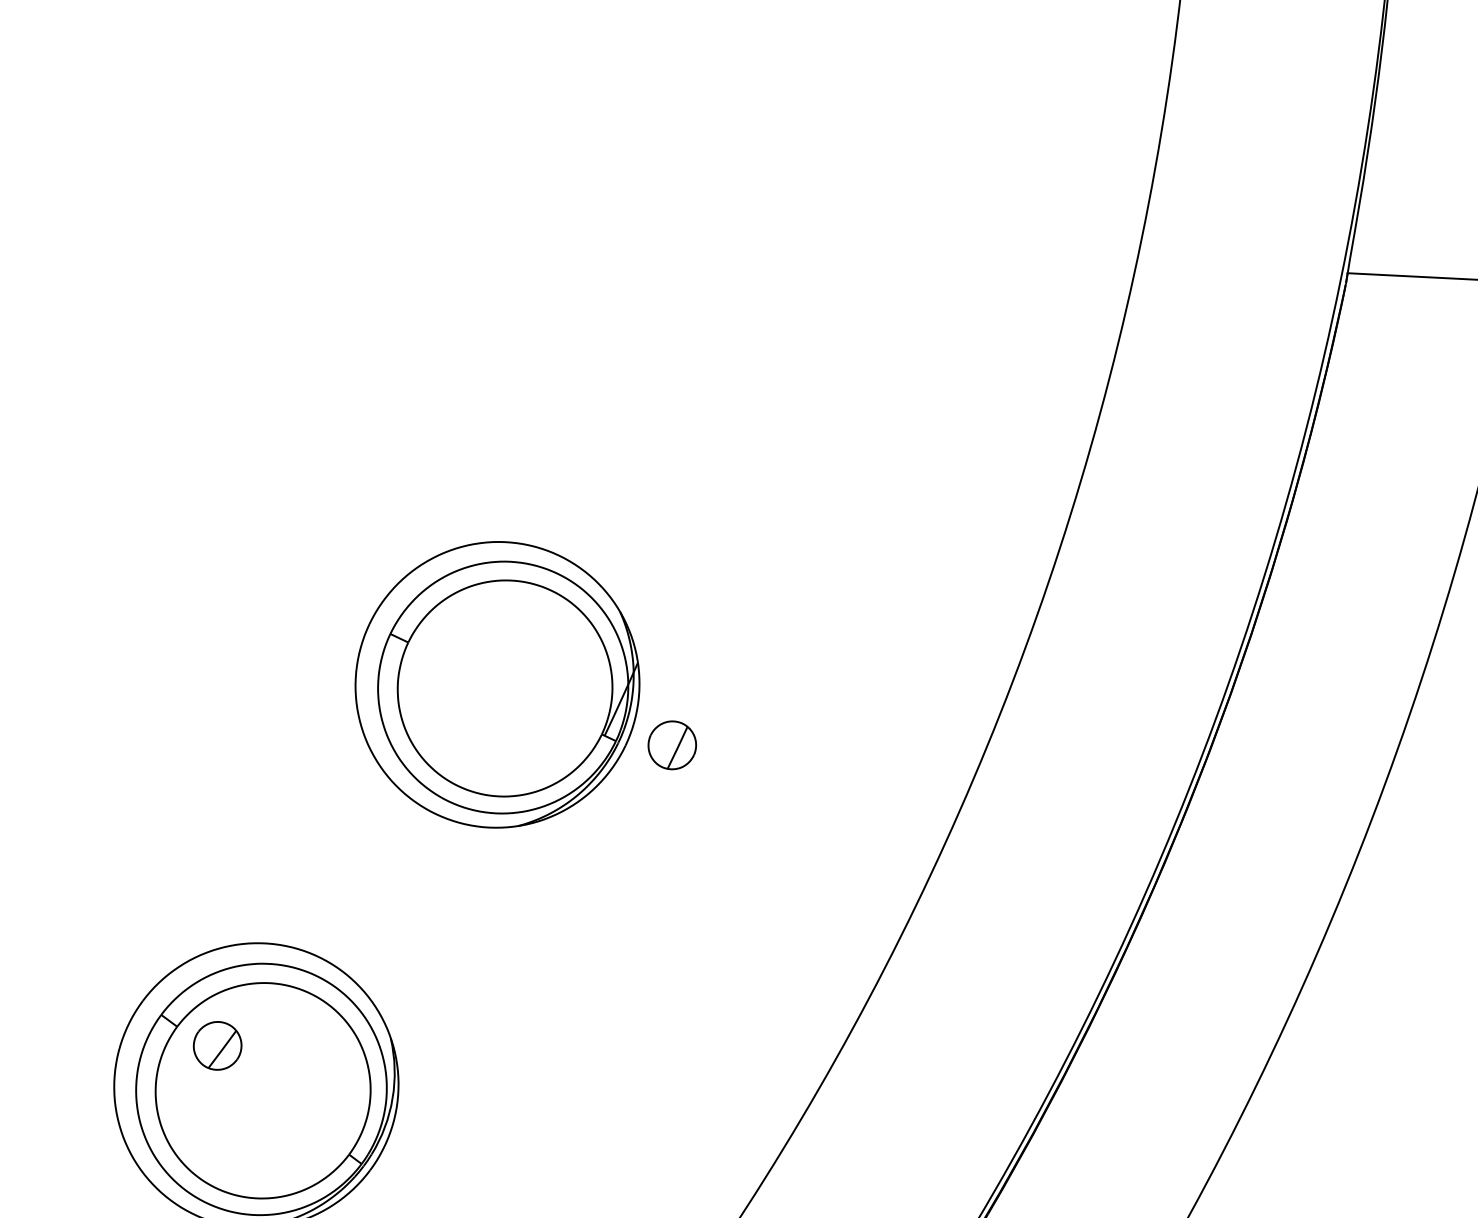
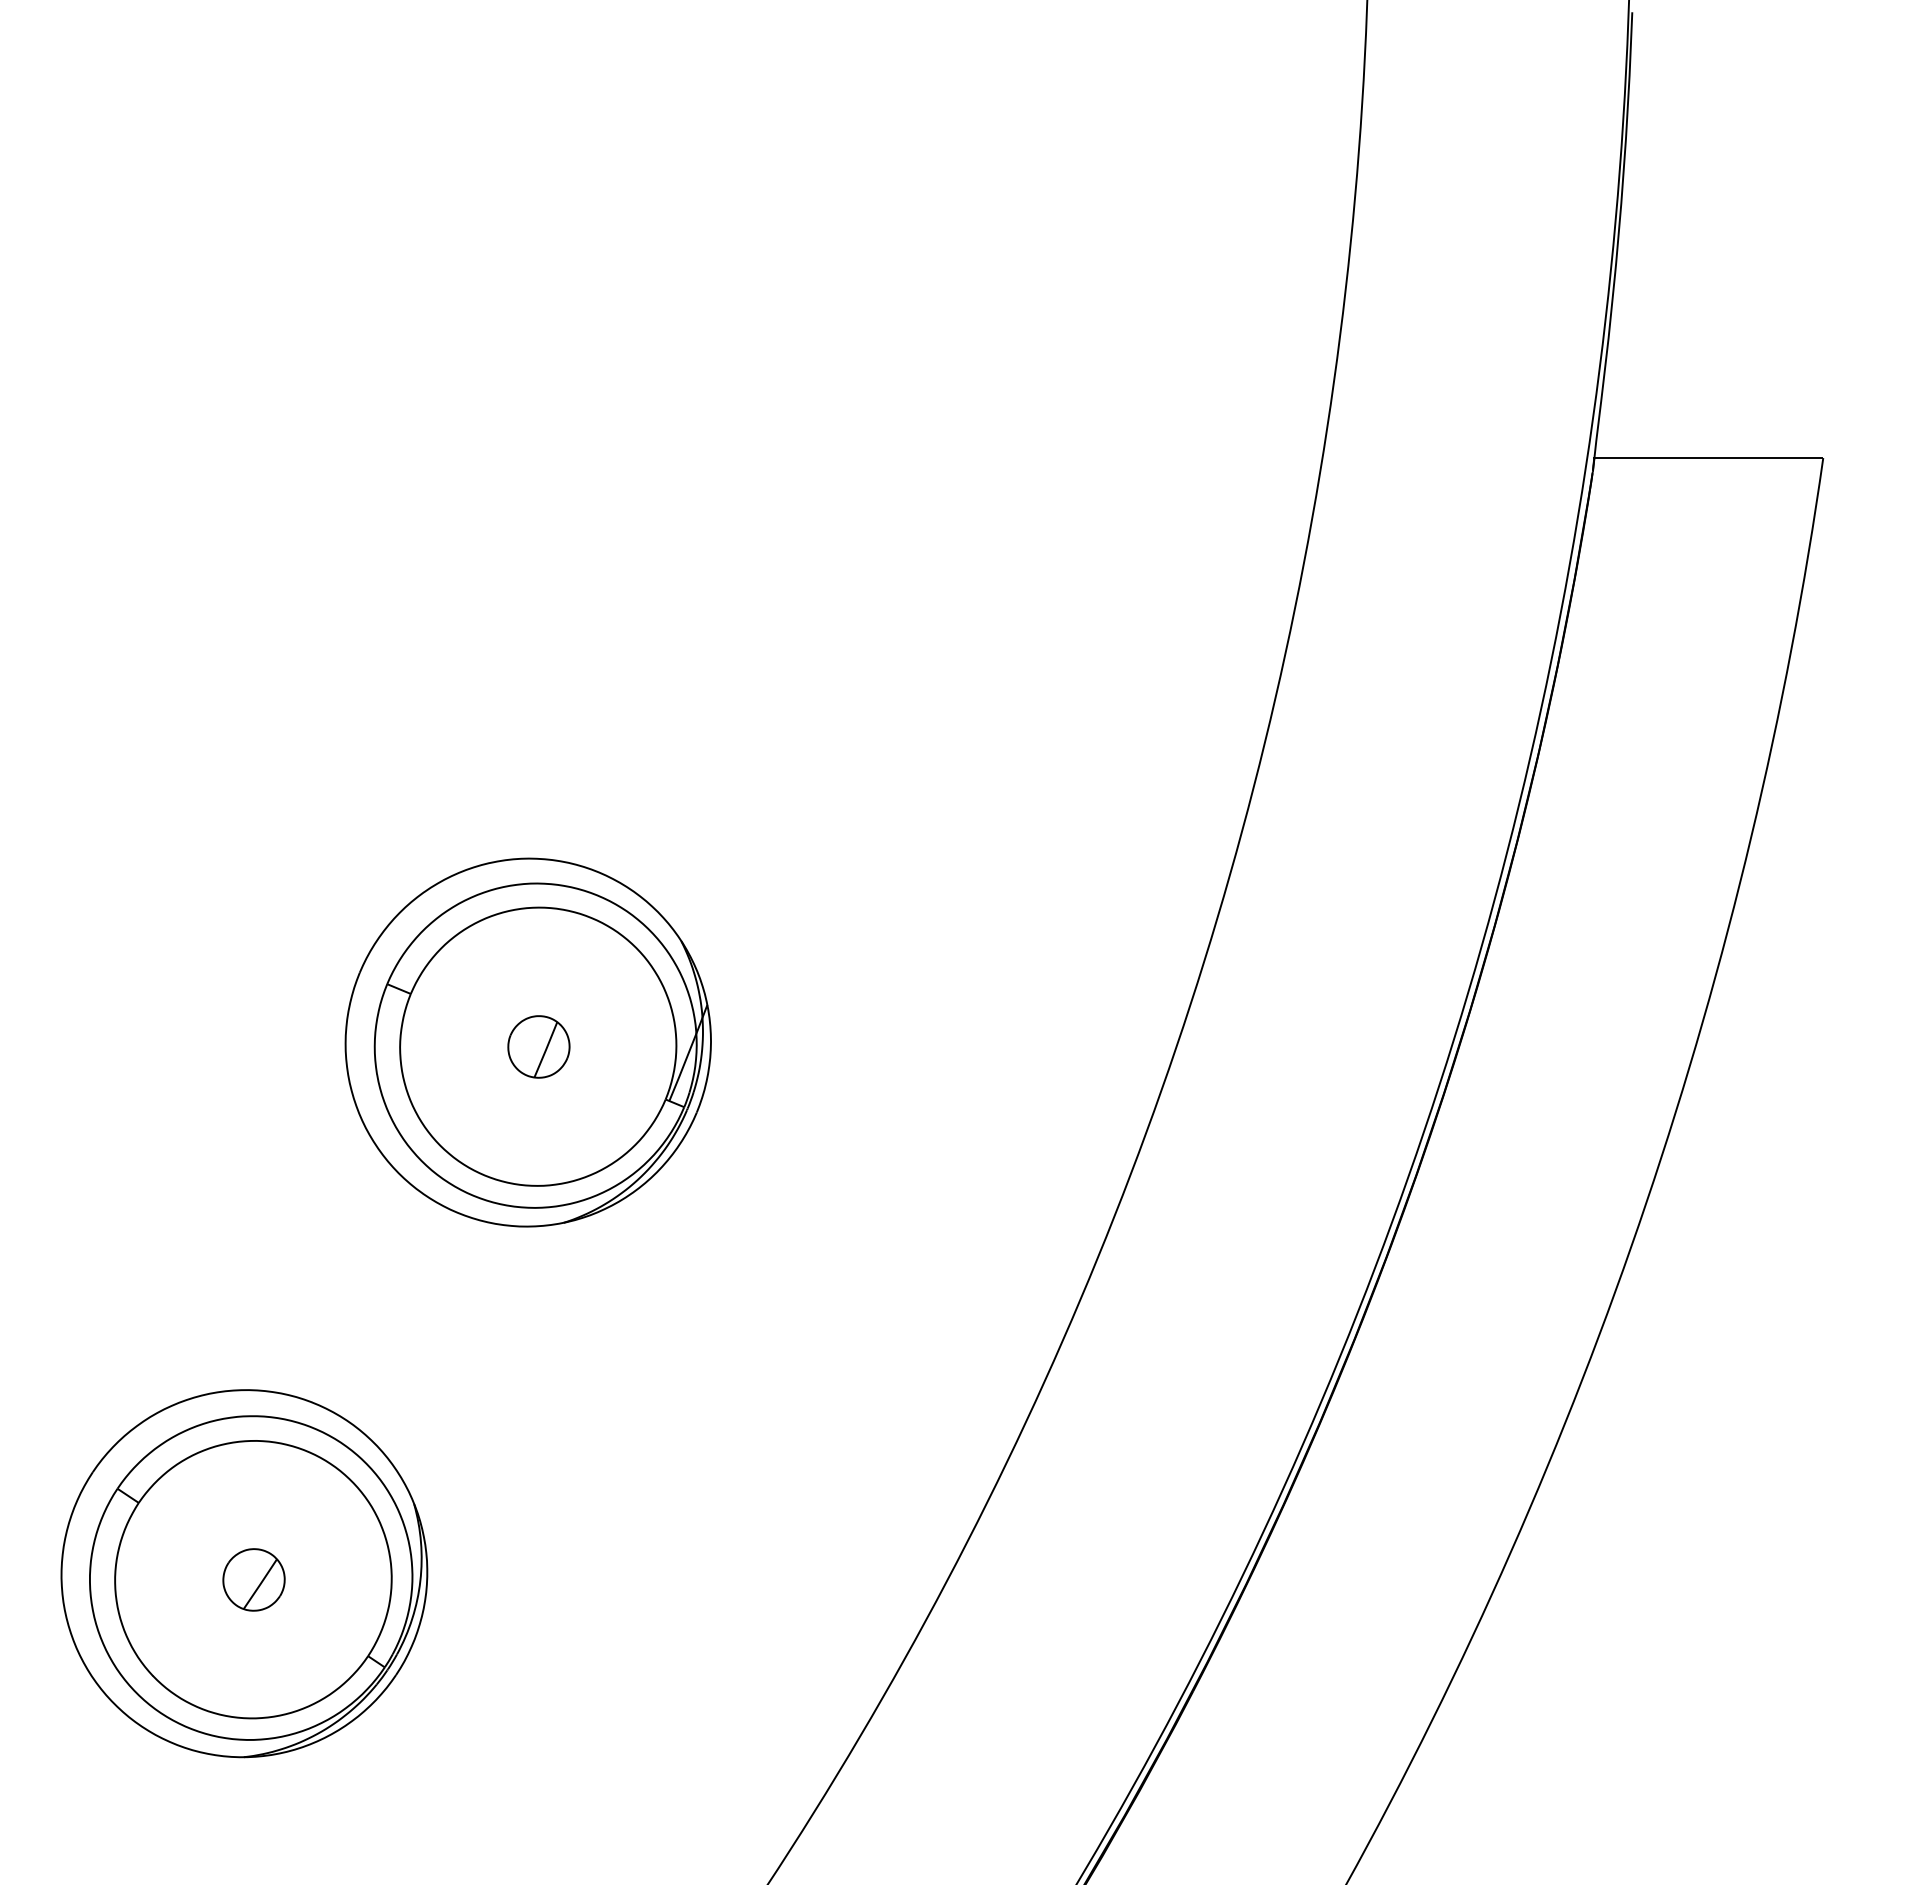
part: (672, 744) -> (538, 1046), moved
part: (217, 1045) -> (253, 1579), moved

